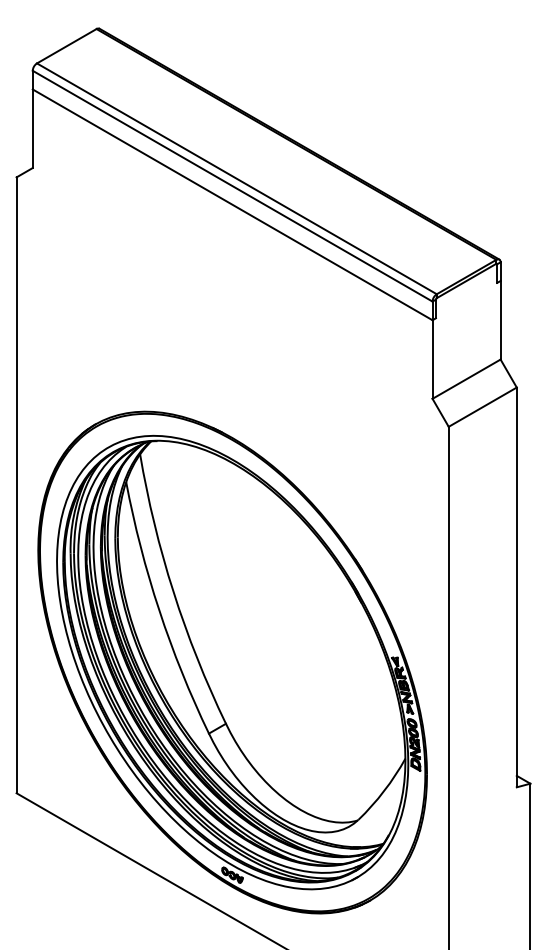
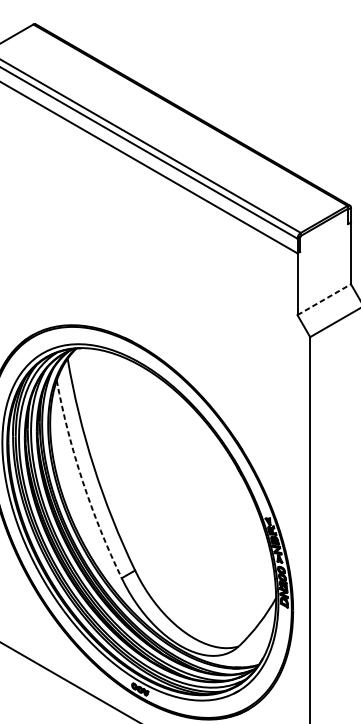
line: (467, 378) -> (324, 299), solid -> dashed
arc: (159, 610) -> (82, 481), solid -> dashed

